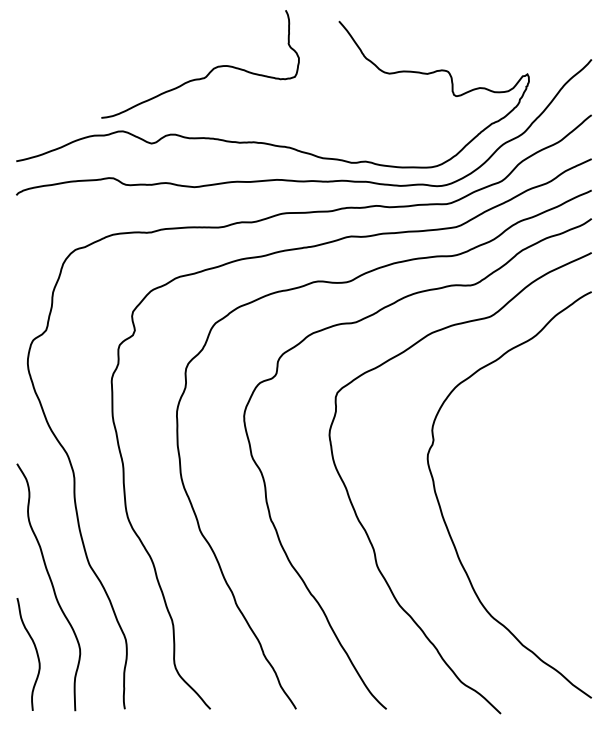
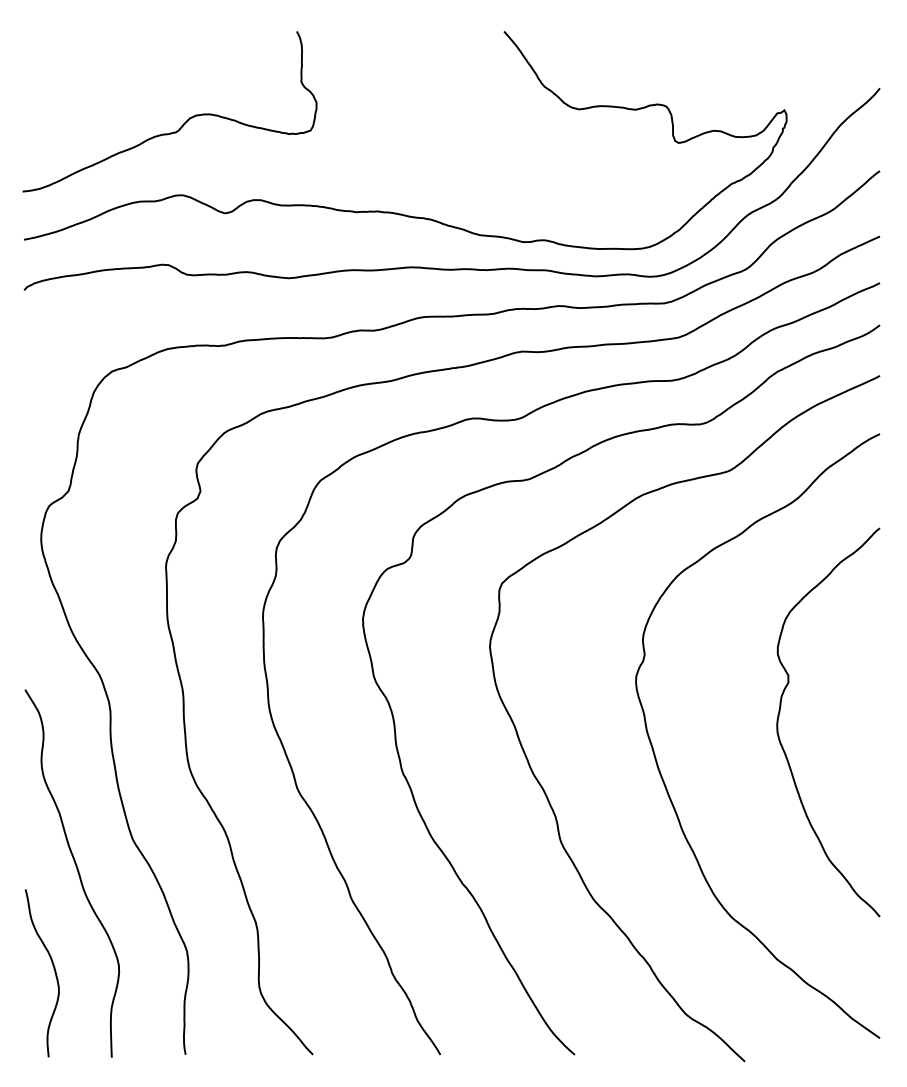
curve: (208, 72) -> (182, 124), moved
curve: (525, 477) -> (781, 710), added

